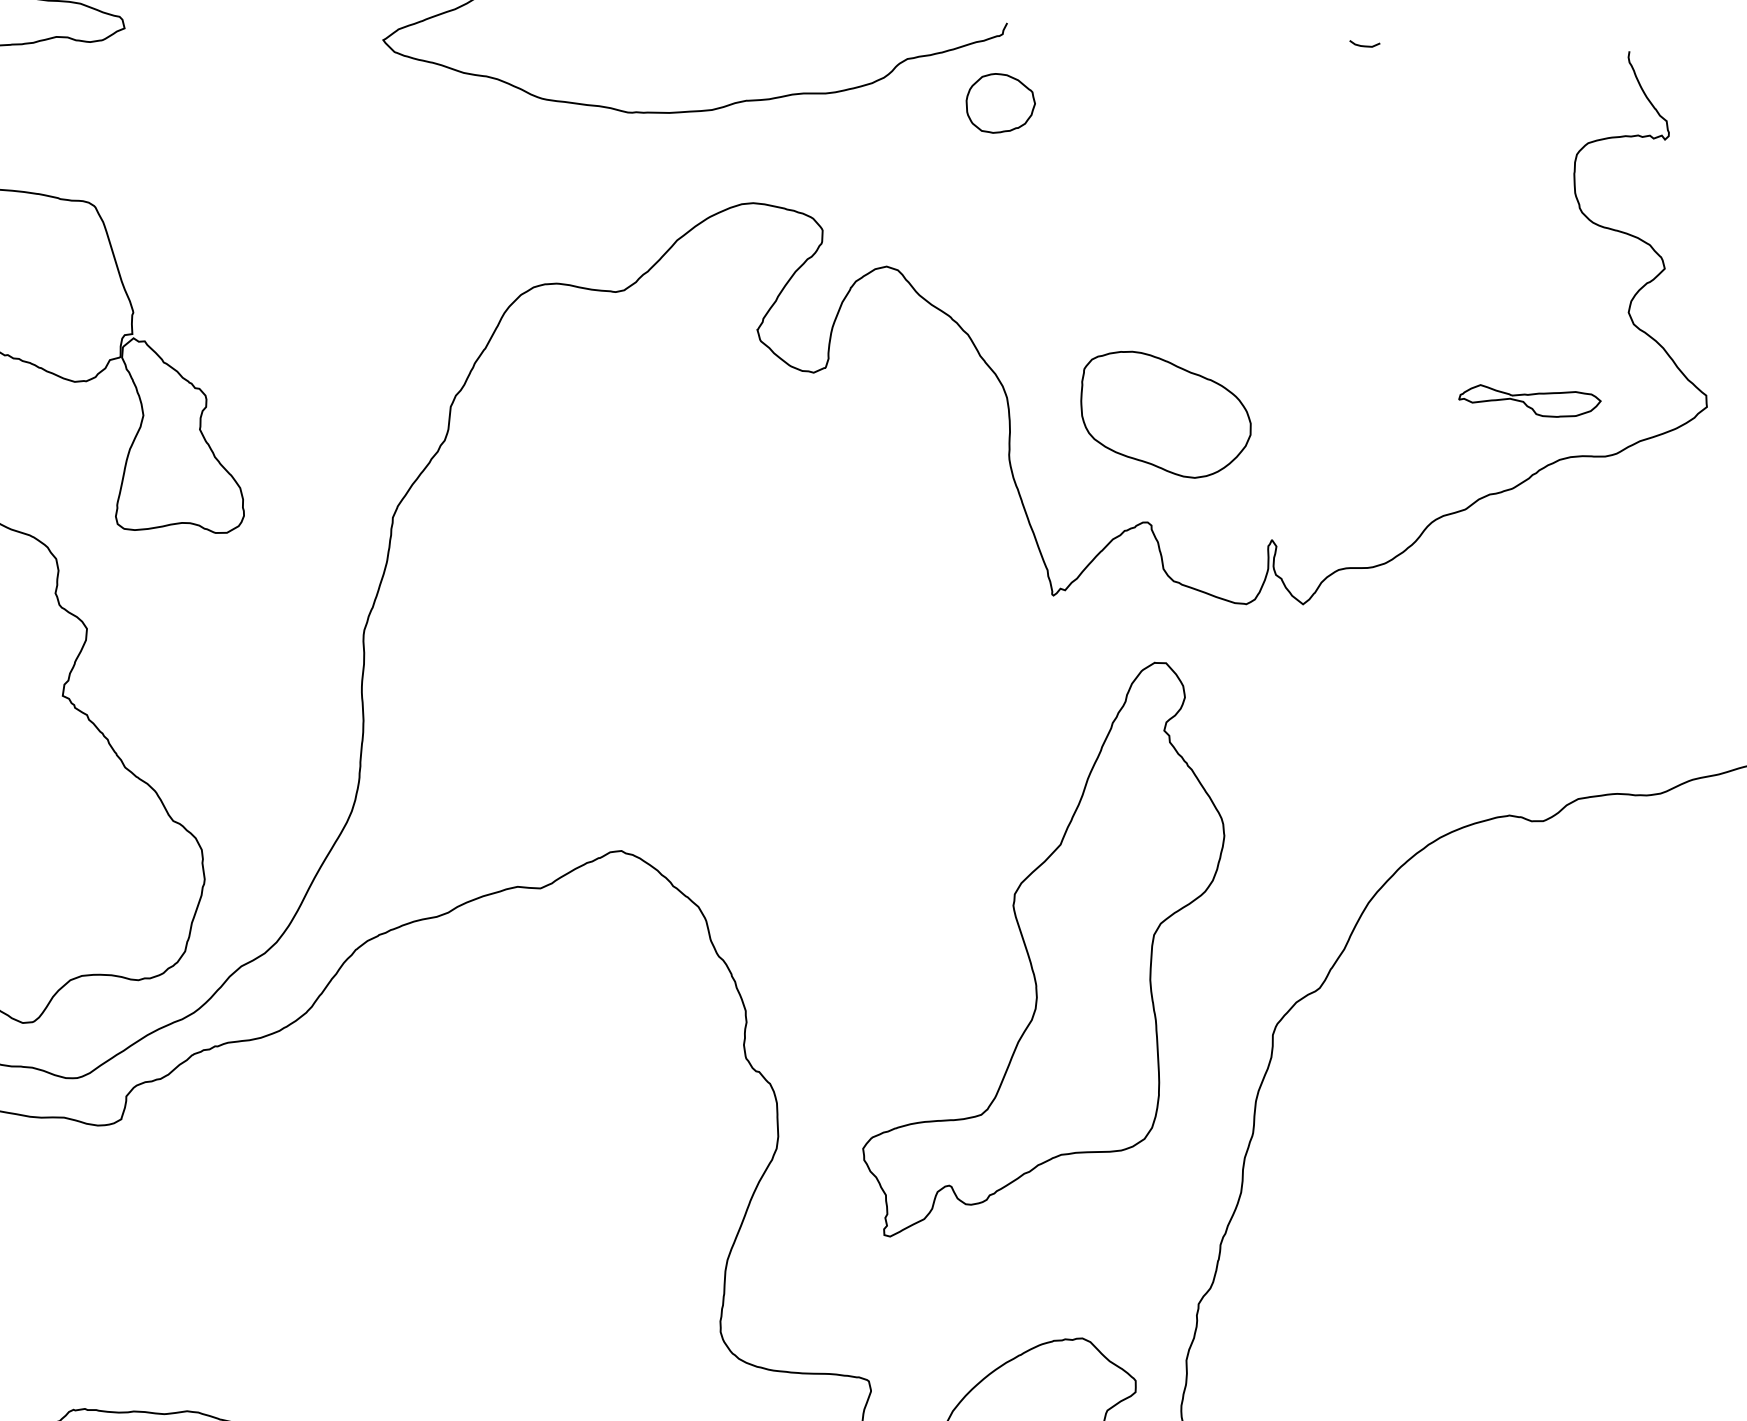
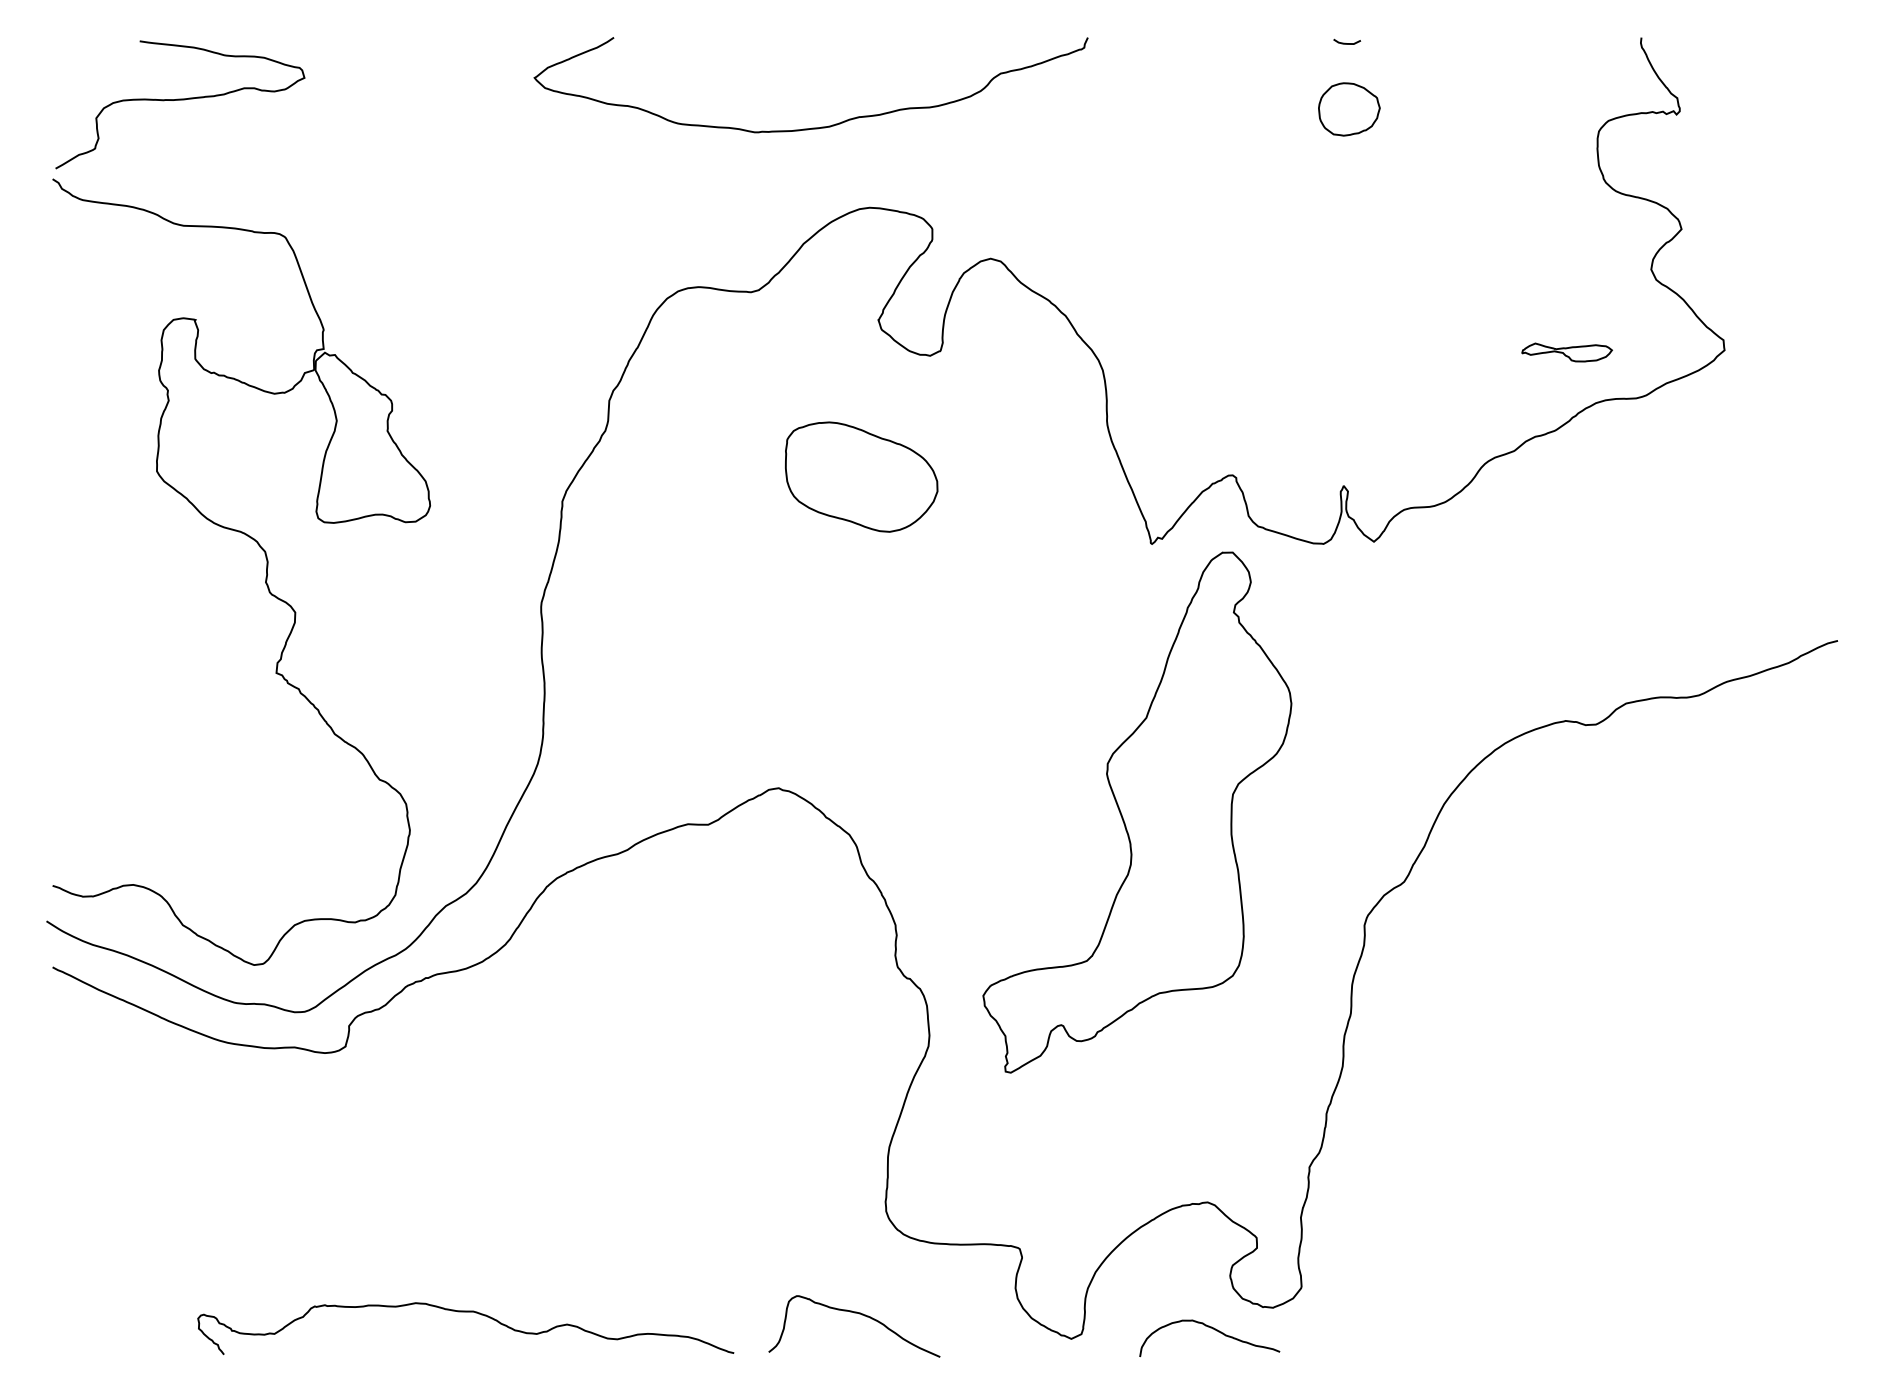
curve: (1362, 44) -> (1345, 42), moved
part: (1000, 103) -> (1349, 109), moved
part: (1529, 401) -> (1566, 352), size x0.71
part: (1165, 414) -> (861, 476), moved
part: (1045, 950) -> (1137, 812), moved

